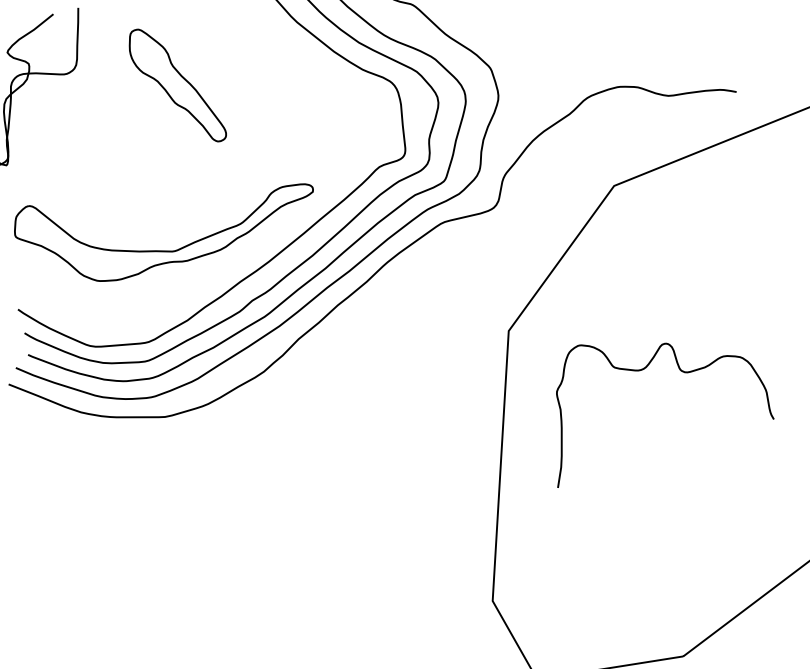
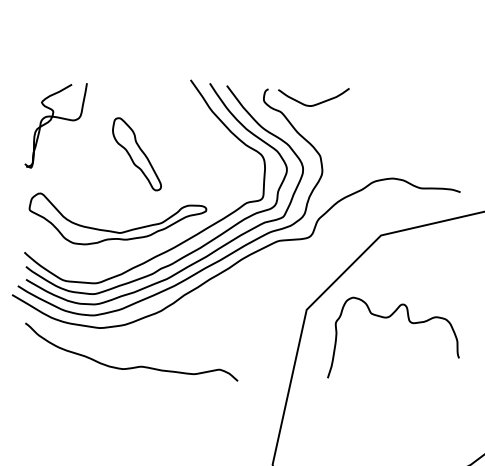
part: (176, 86) -> (136, 154), moved
curve: (642, 371) -> (387, 318), moved
curve: (233, 472) -> (134, 366), added

